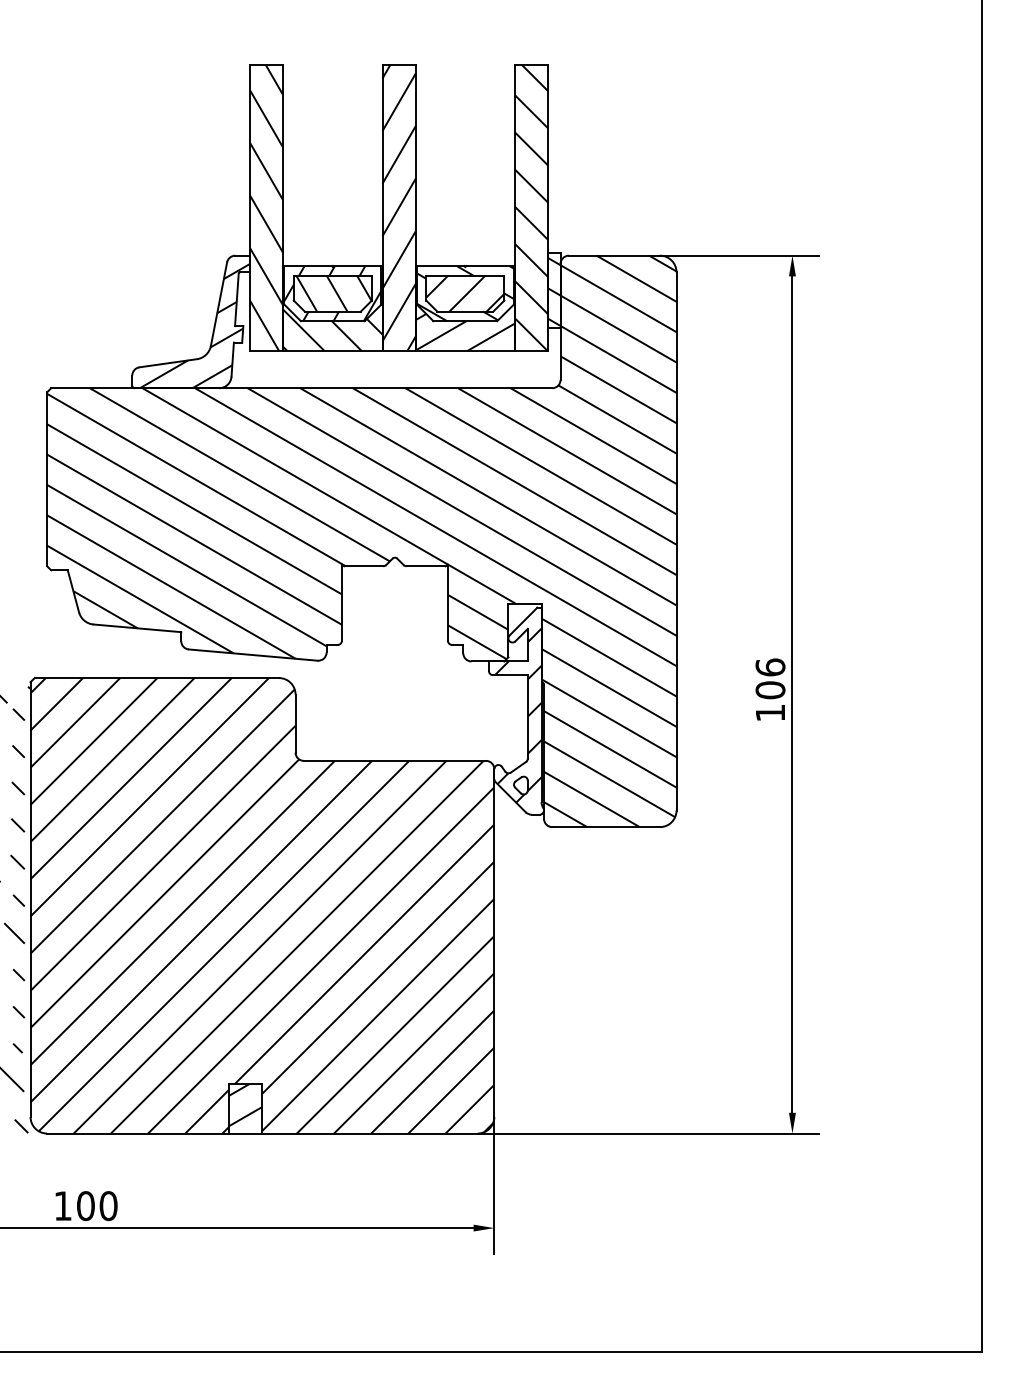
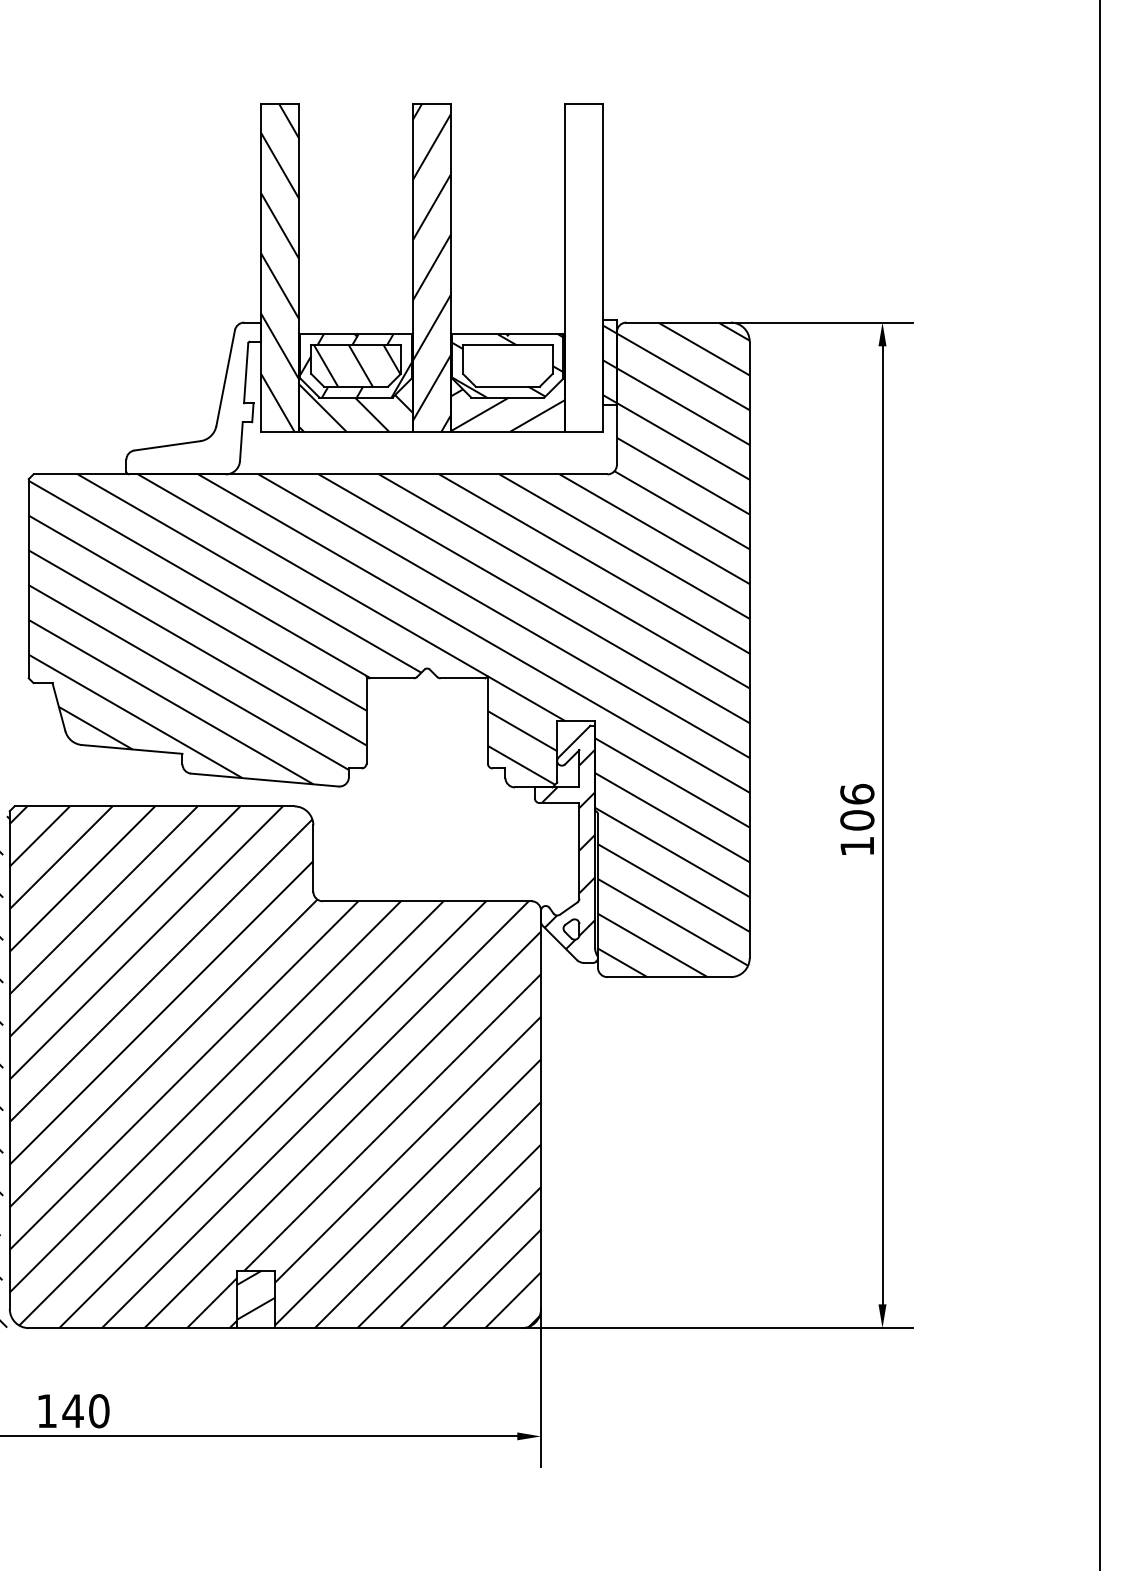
hatch: (531, 207) -> (583, 267), removed
hatch: (465, 293) -> (508, 365), removed
hatch: (194, 325) -> (197, 402), removed
text: (85, 1206) -> (72, 1411), 100 -> 140

